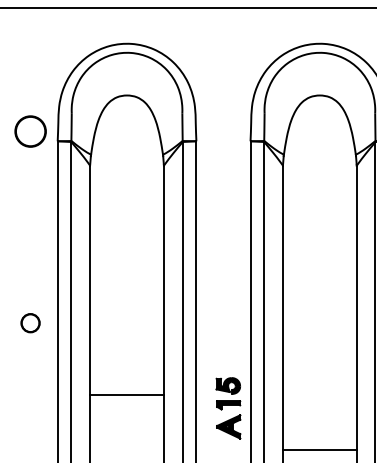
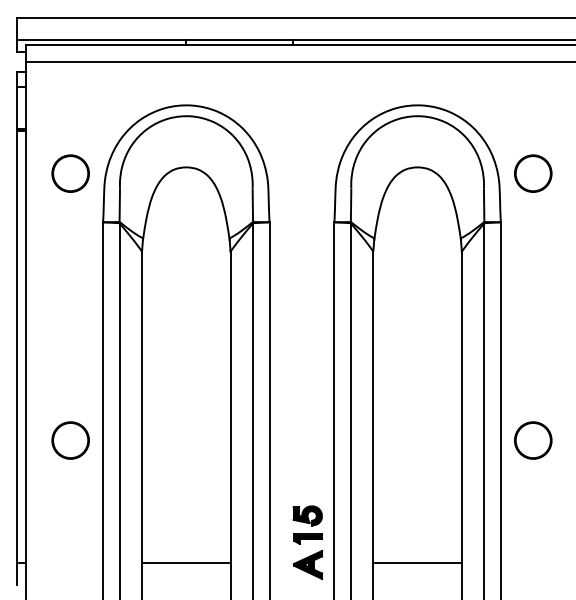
circle: (30, 131) -> (70, 173), moved
circle: (30, 323) -> (70, 440), size x1.67
line: (127, 394) -> (186, 562), moved
line: (319, 449) -> (417, 562), moved

